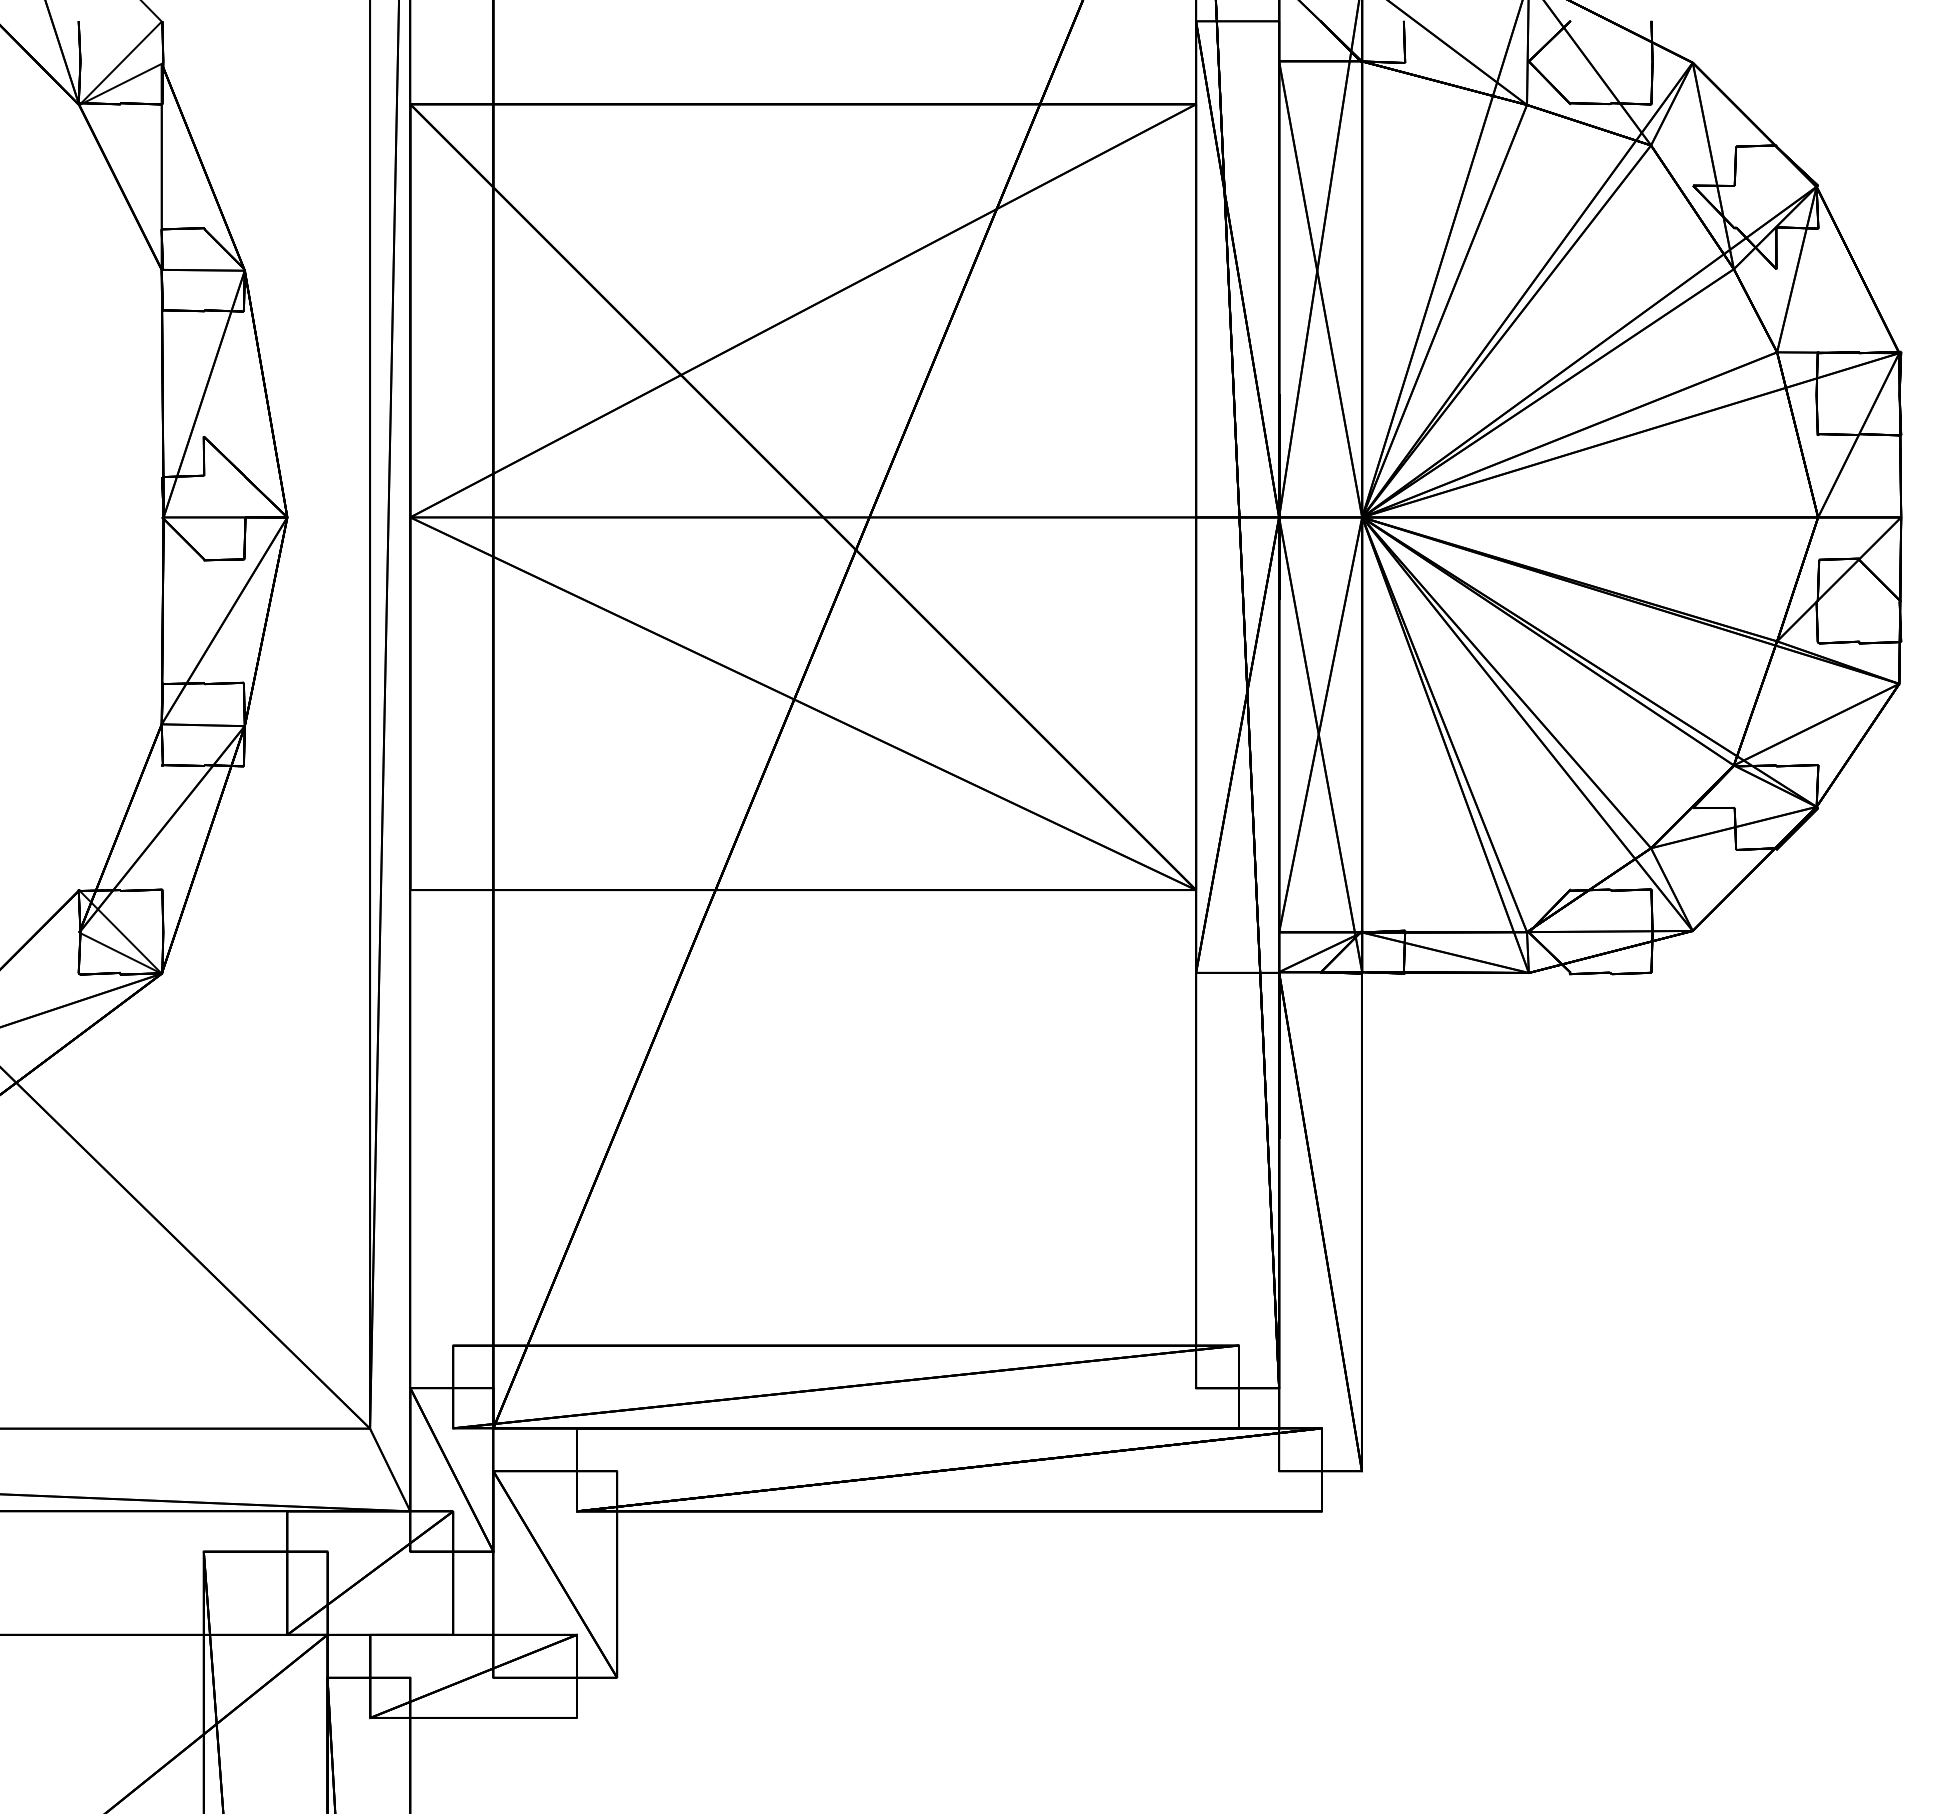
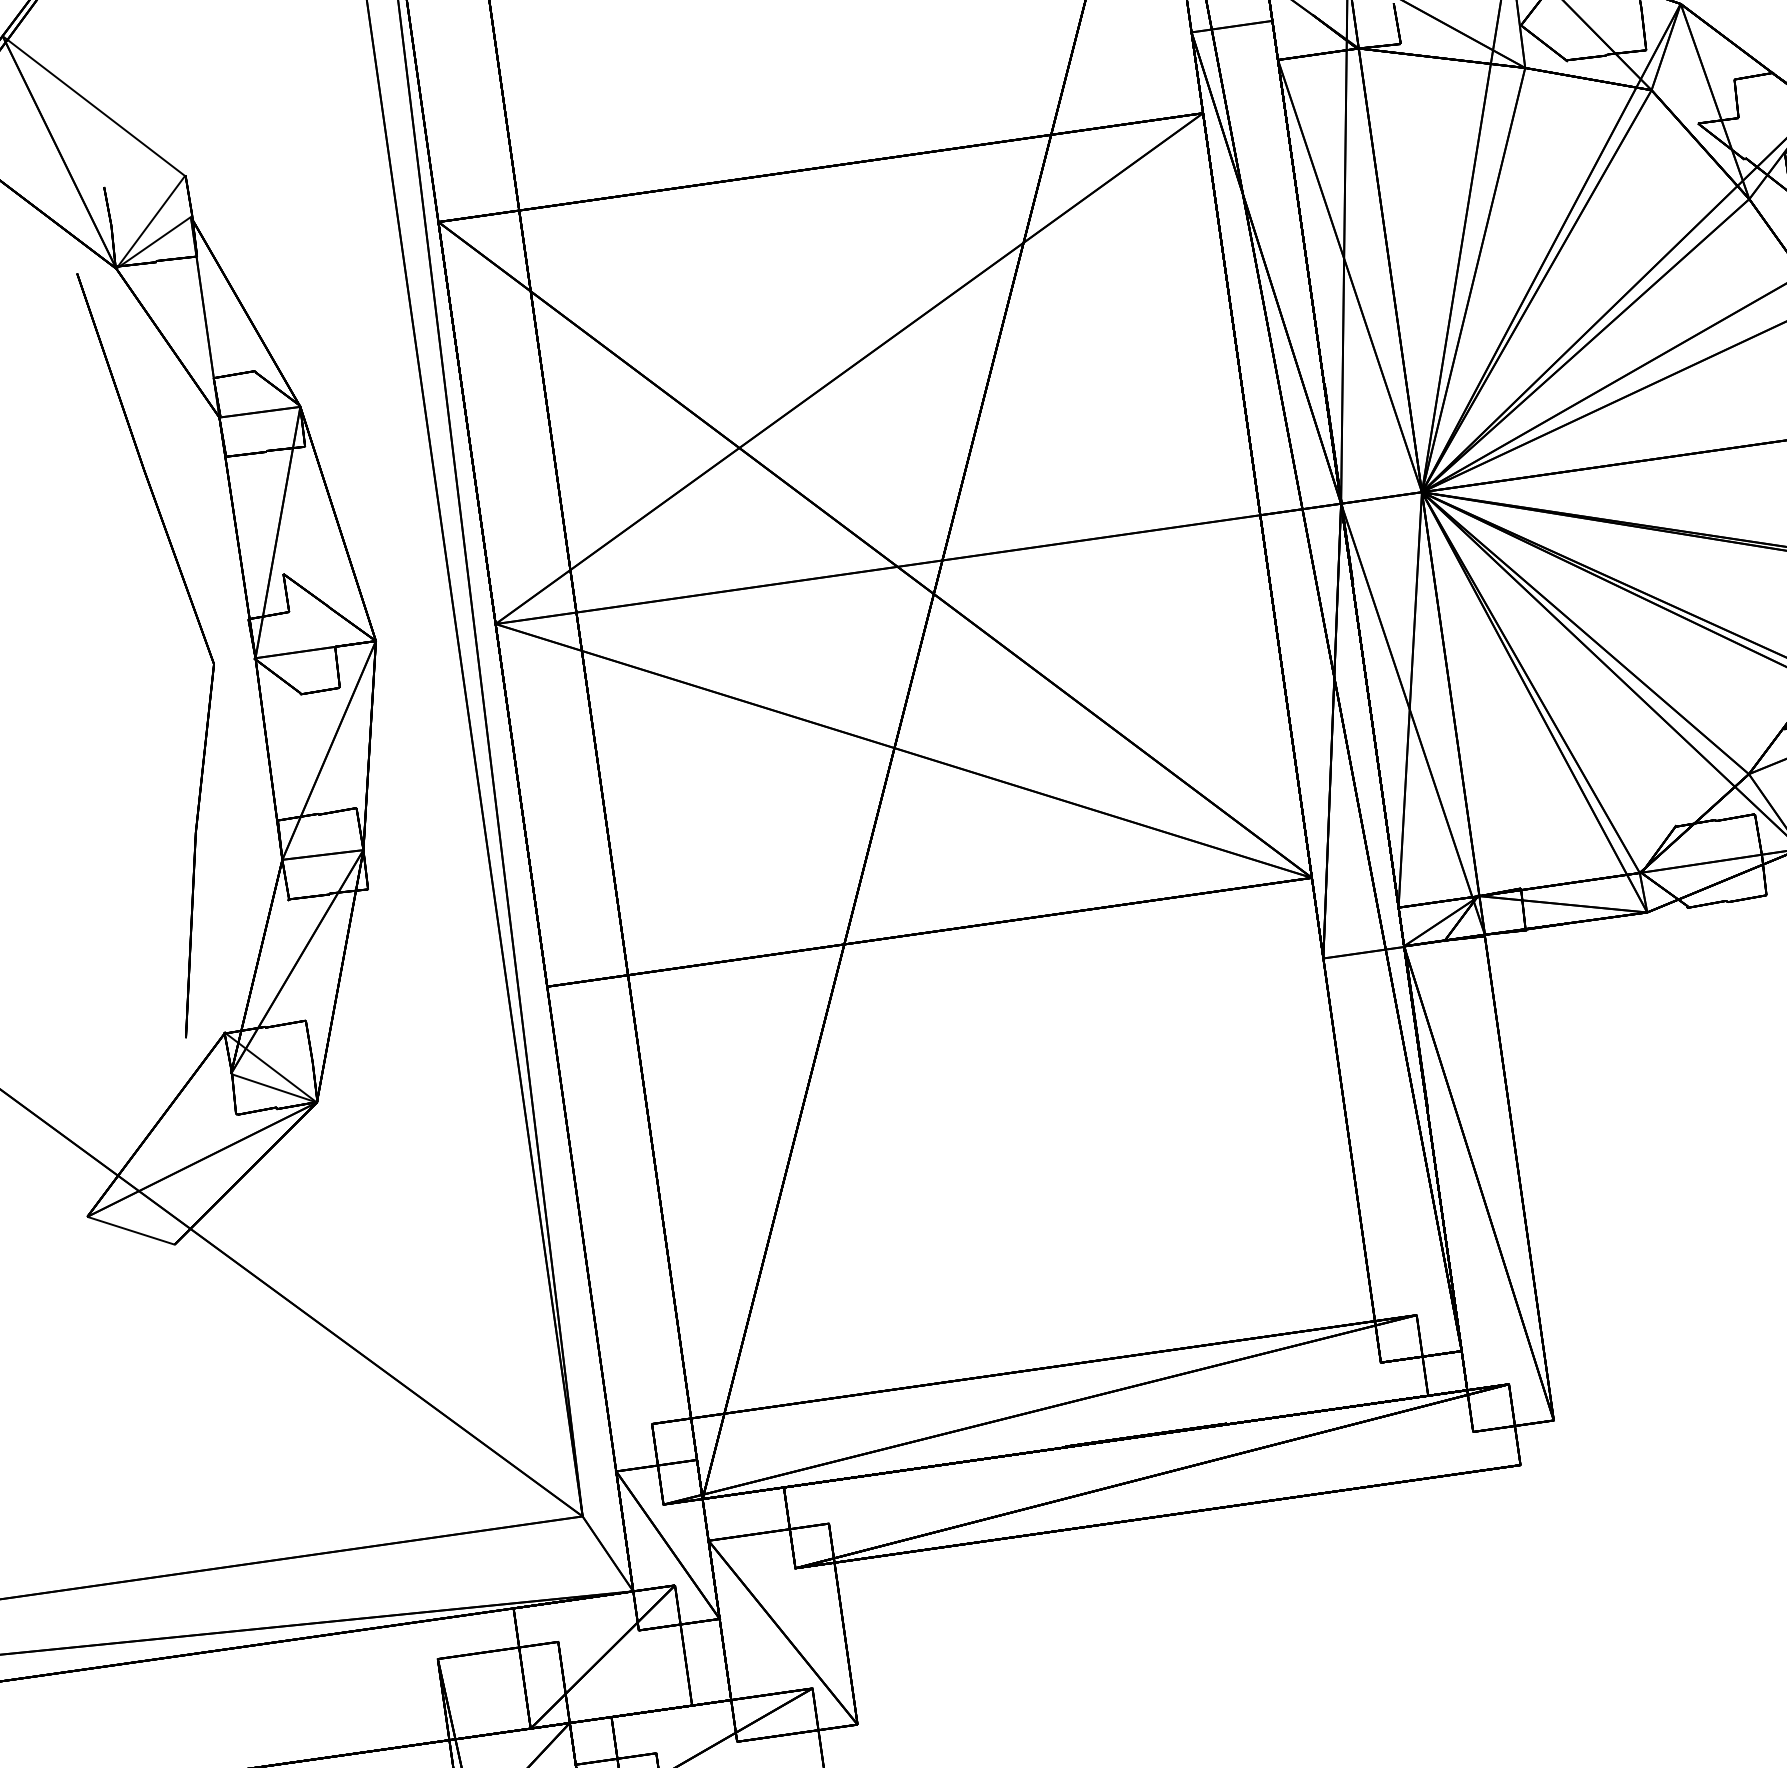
part: (114, 492) -> (204, 640), added

